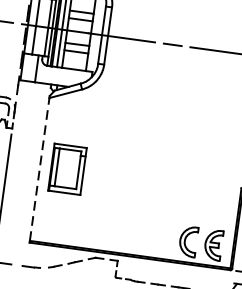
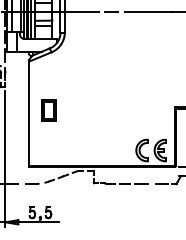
part: (67, 168) -> (48, 110), size x0.62
line: (40, 169) -> (29, 113), dashed -> solid

